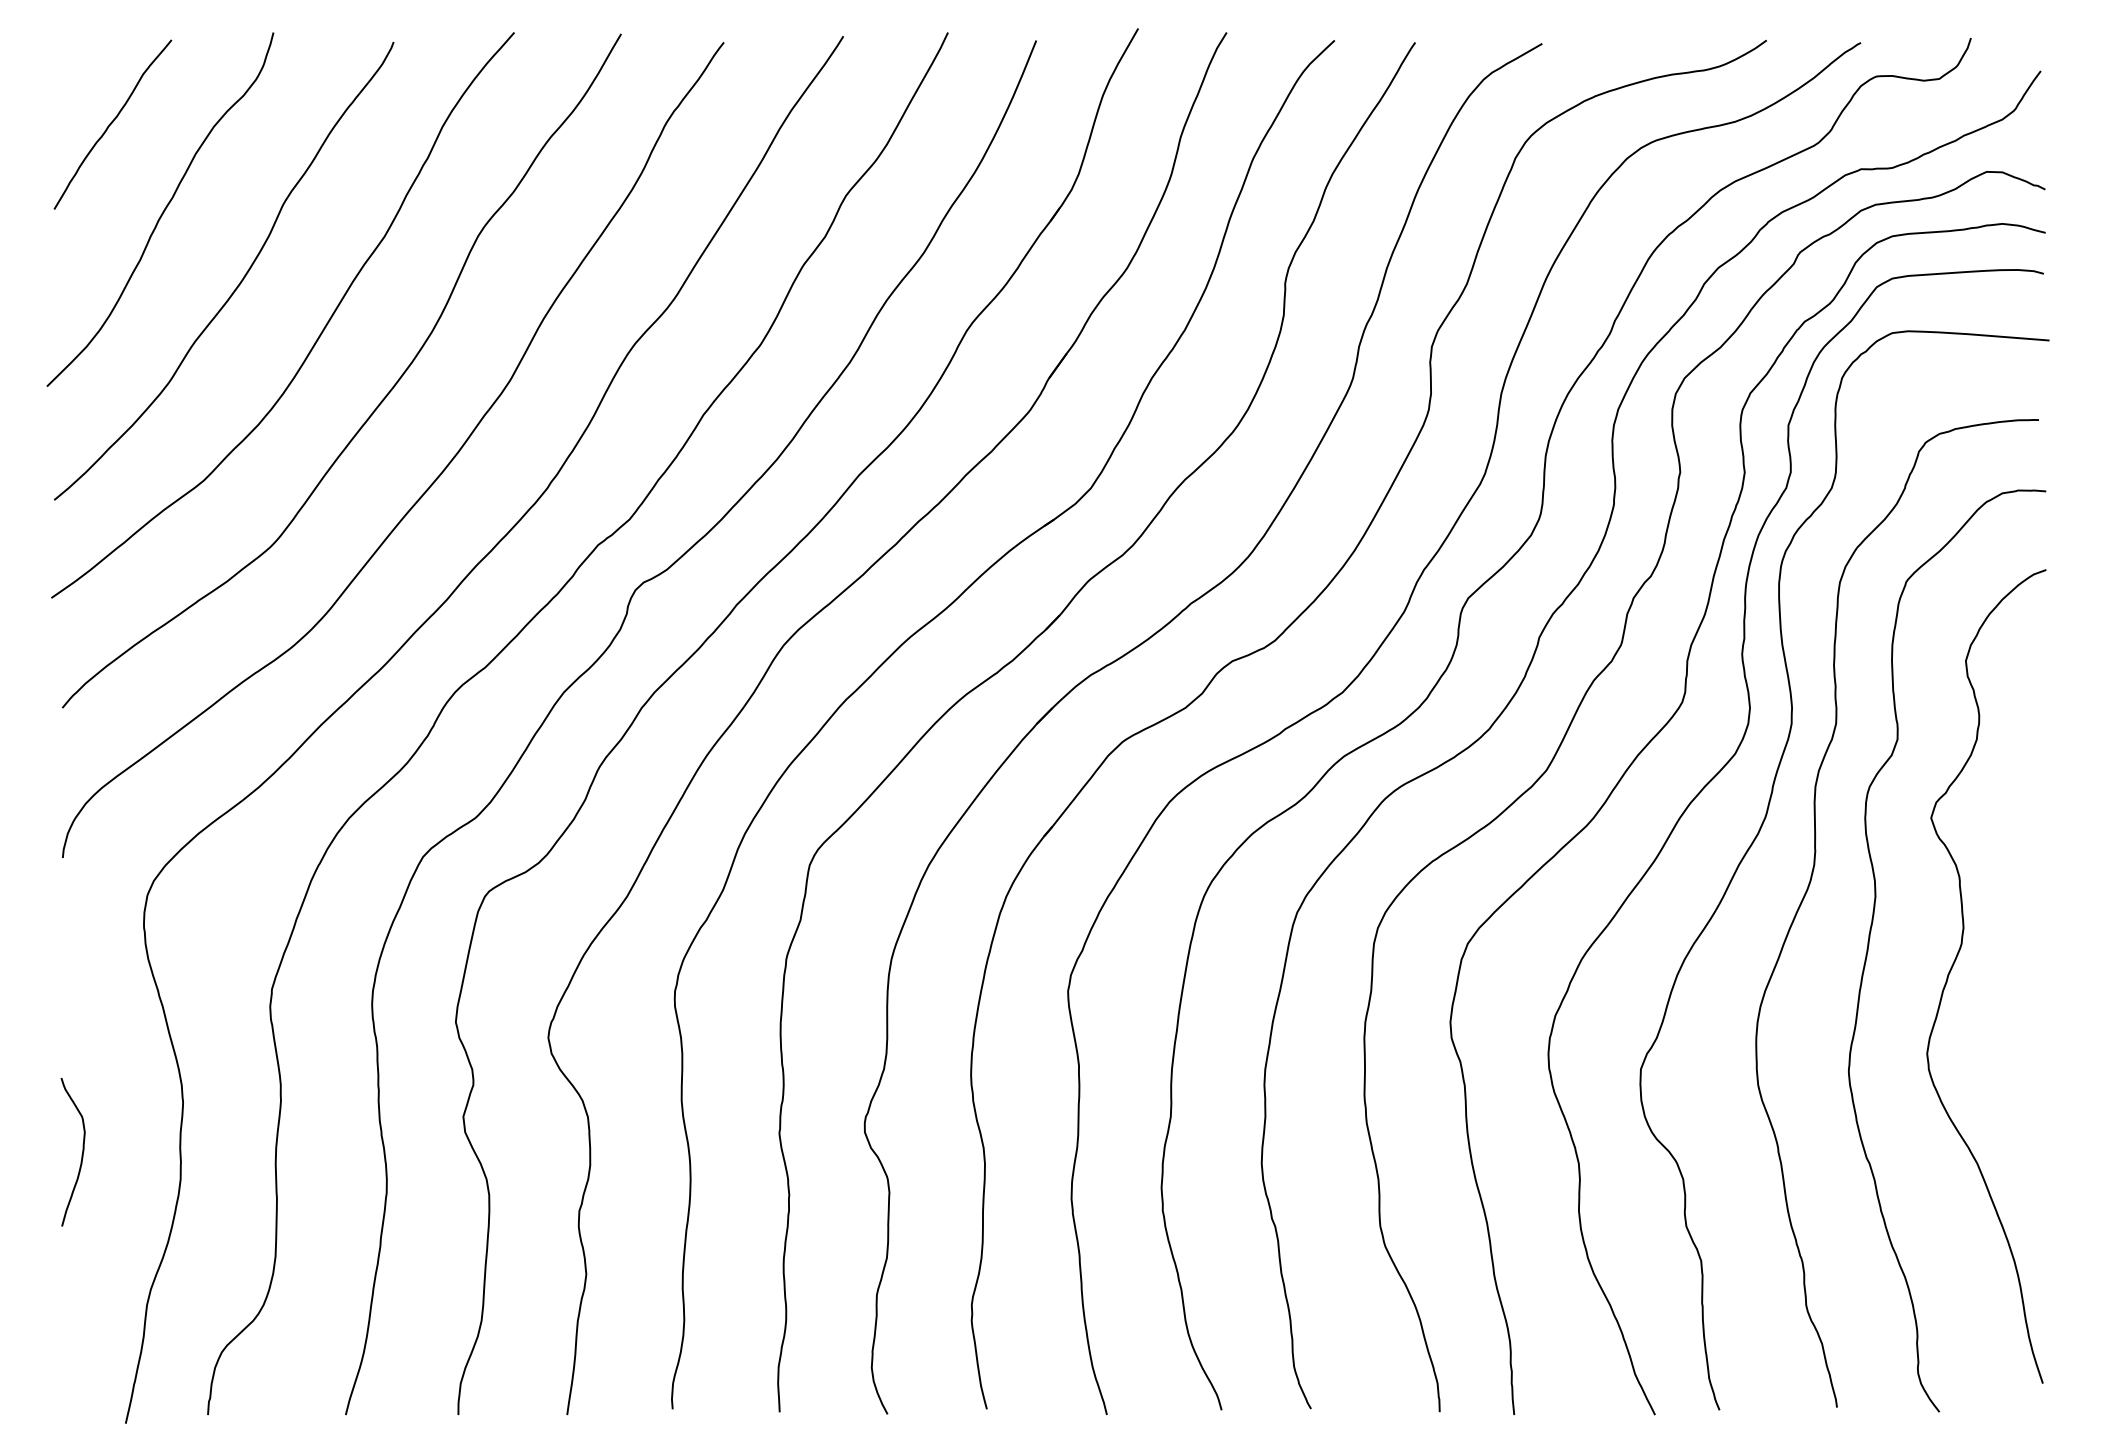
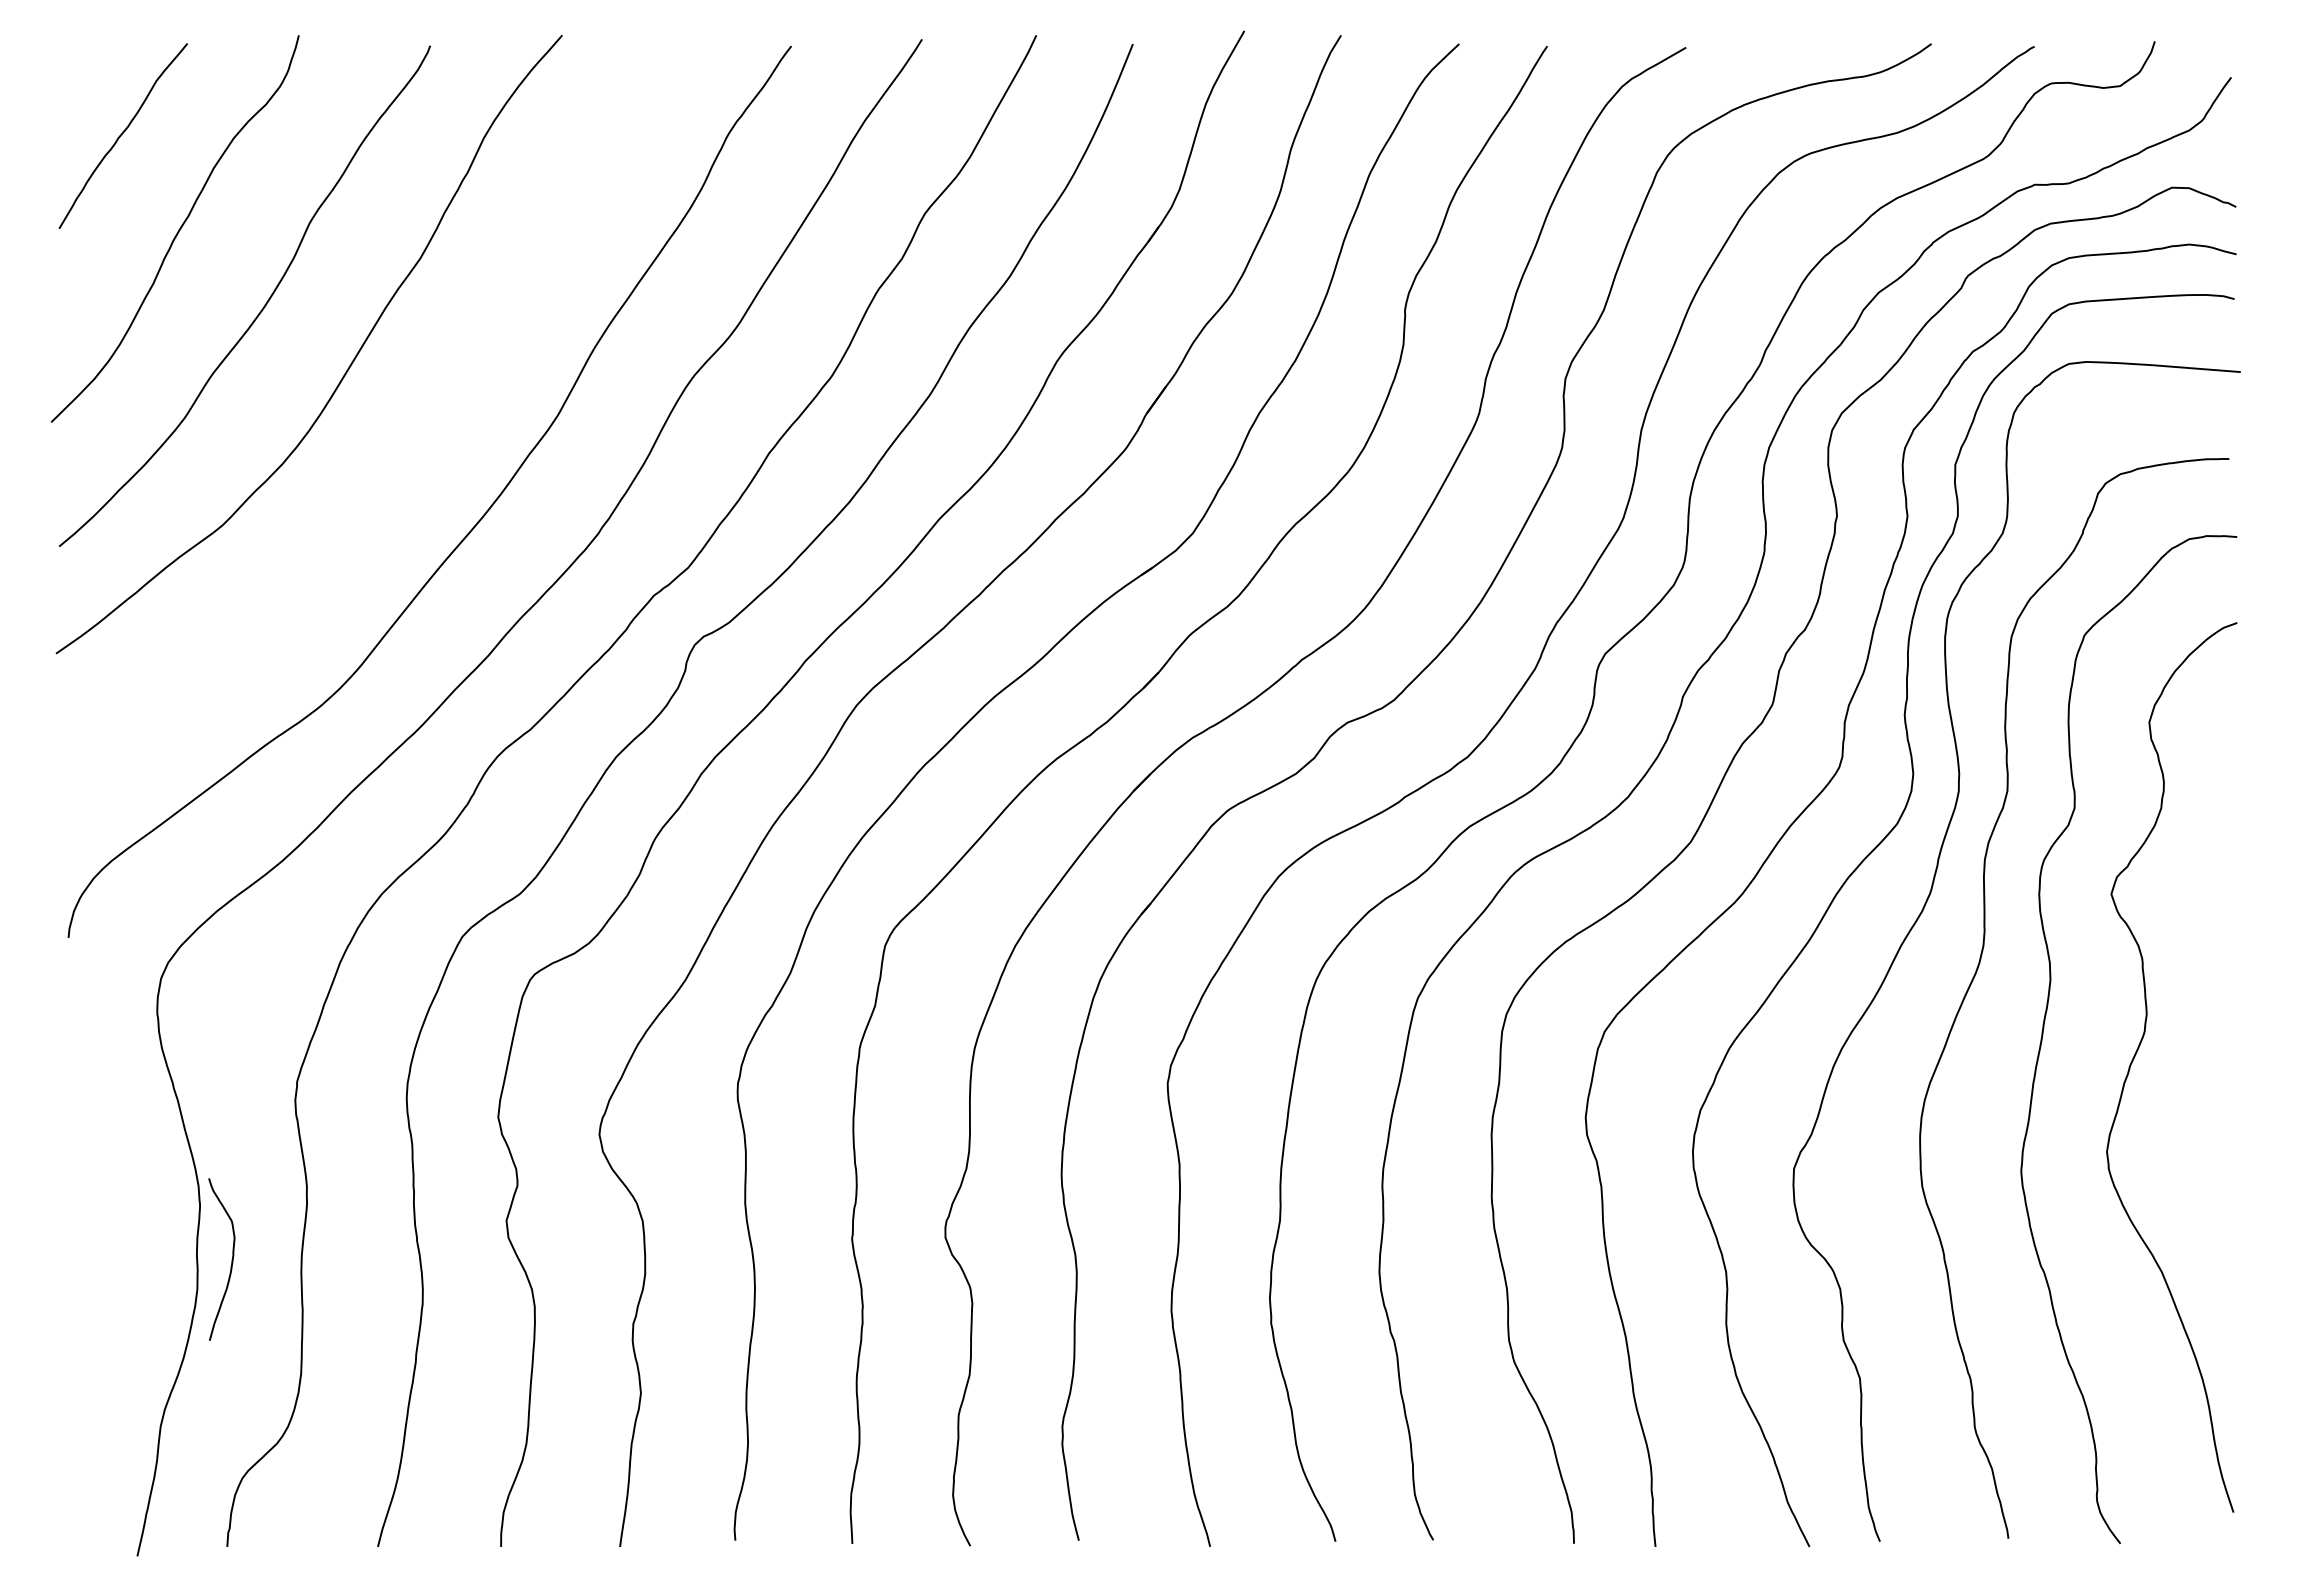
curve: (380, 402) -> (415, 439), removed
curve: (81, 1152) -> (231, 1259), moved

